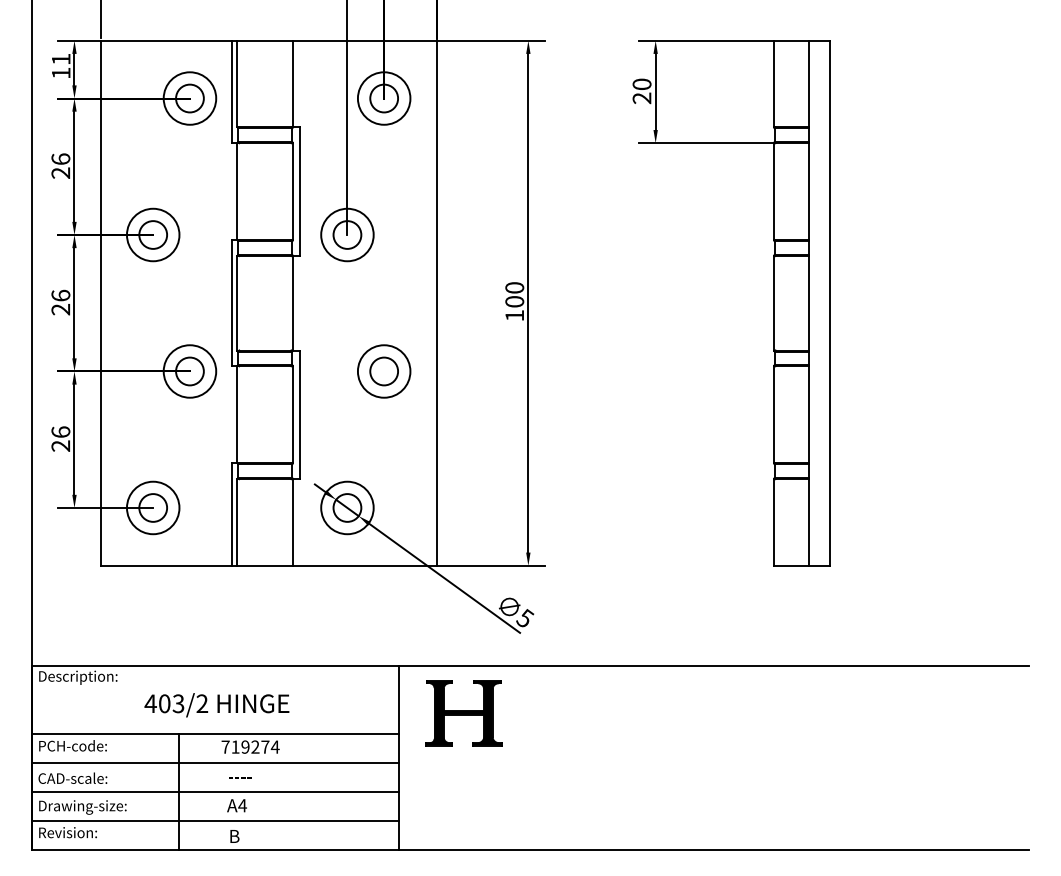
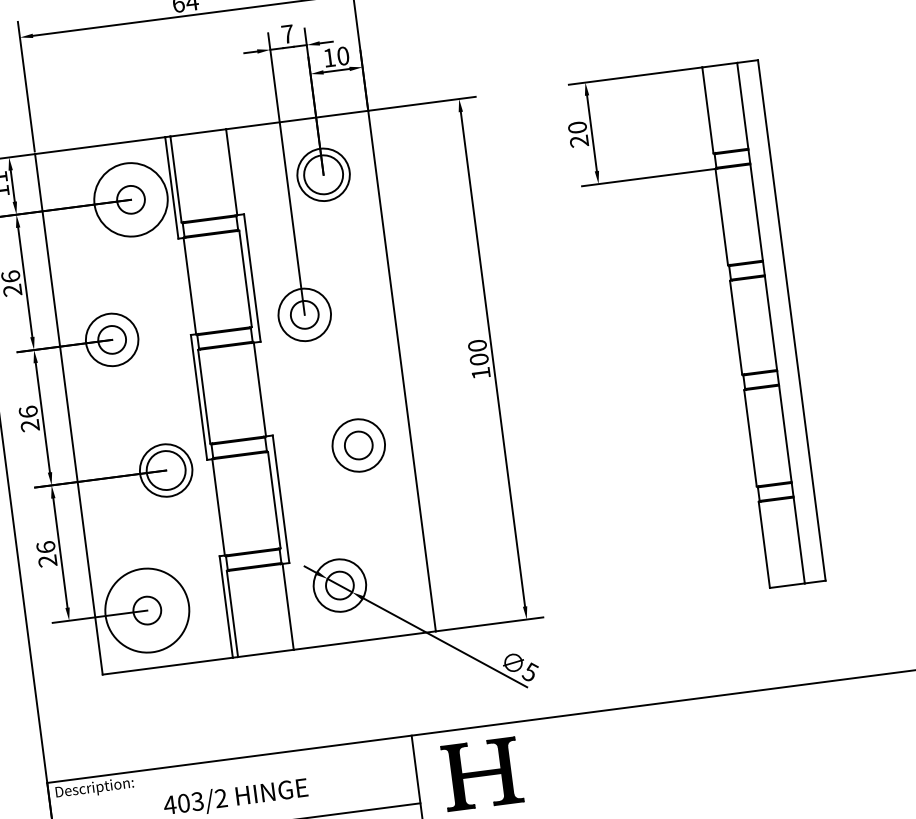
circle: (189, 98) -> (130, 199), size x1.4
circle: (384, 98) -> (323, 174), size x1.4
circle: (189, 371) -> (165, 470), size x1.4
circle: (152, 507) -> (146, 610), size x1.6

